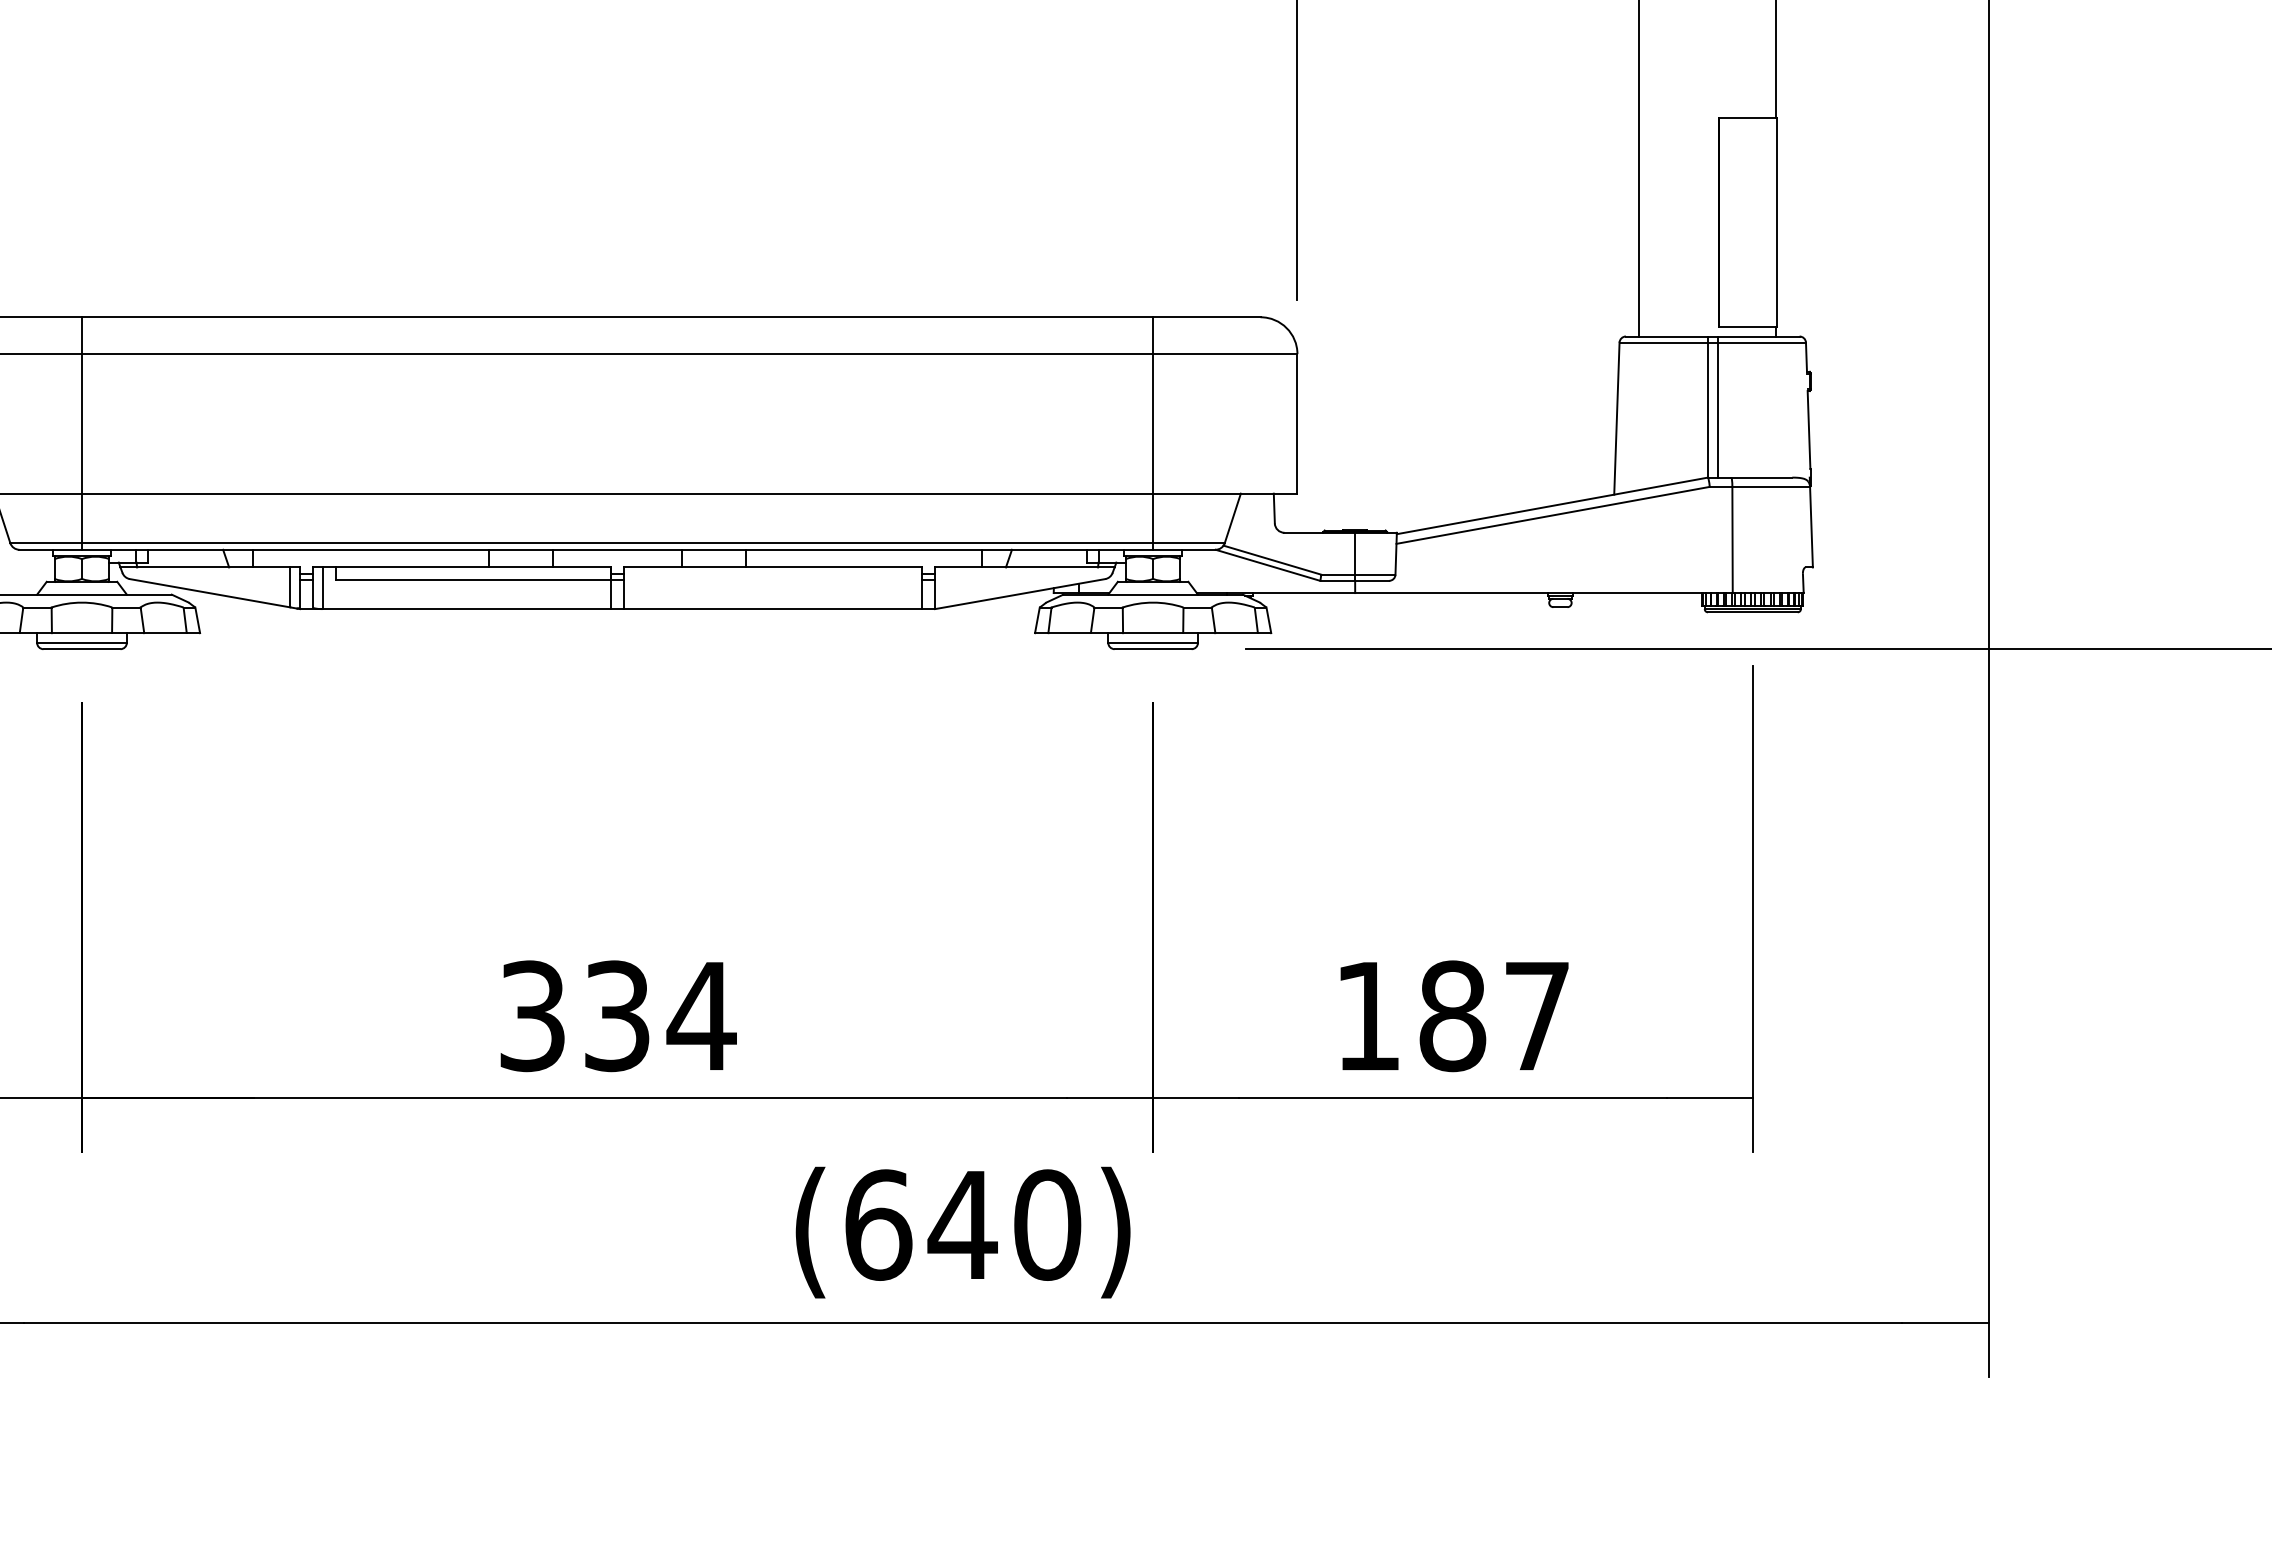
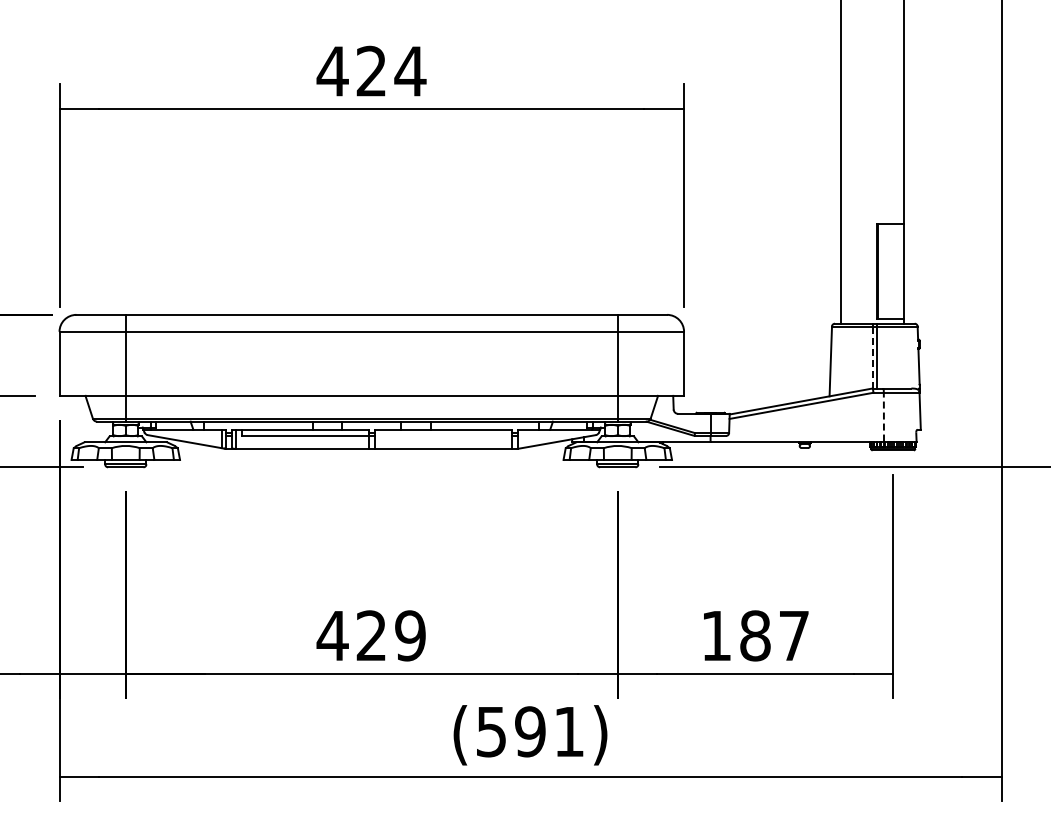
line: (1707, 410) -> (872, 357), solid -> dashed
line: (1731, 538) -> (883, 416), solid -> dashed
text: (616, 1015) -> (371, 635), 334 -> 429
text: (963, 1224) -> (530, 731), (640) -> (591)

